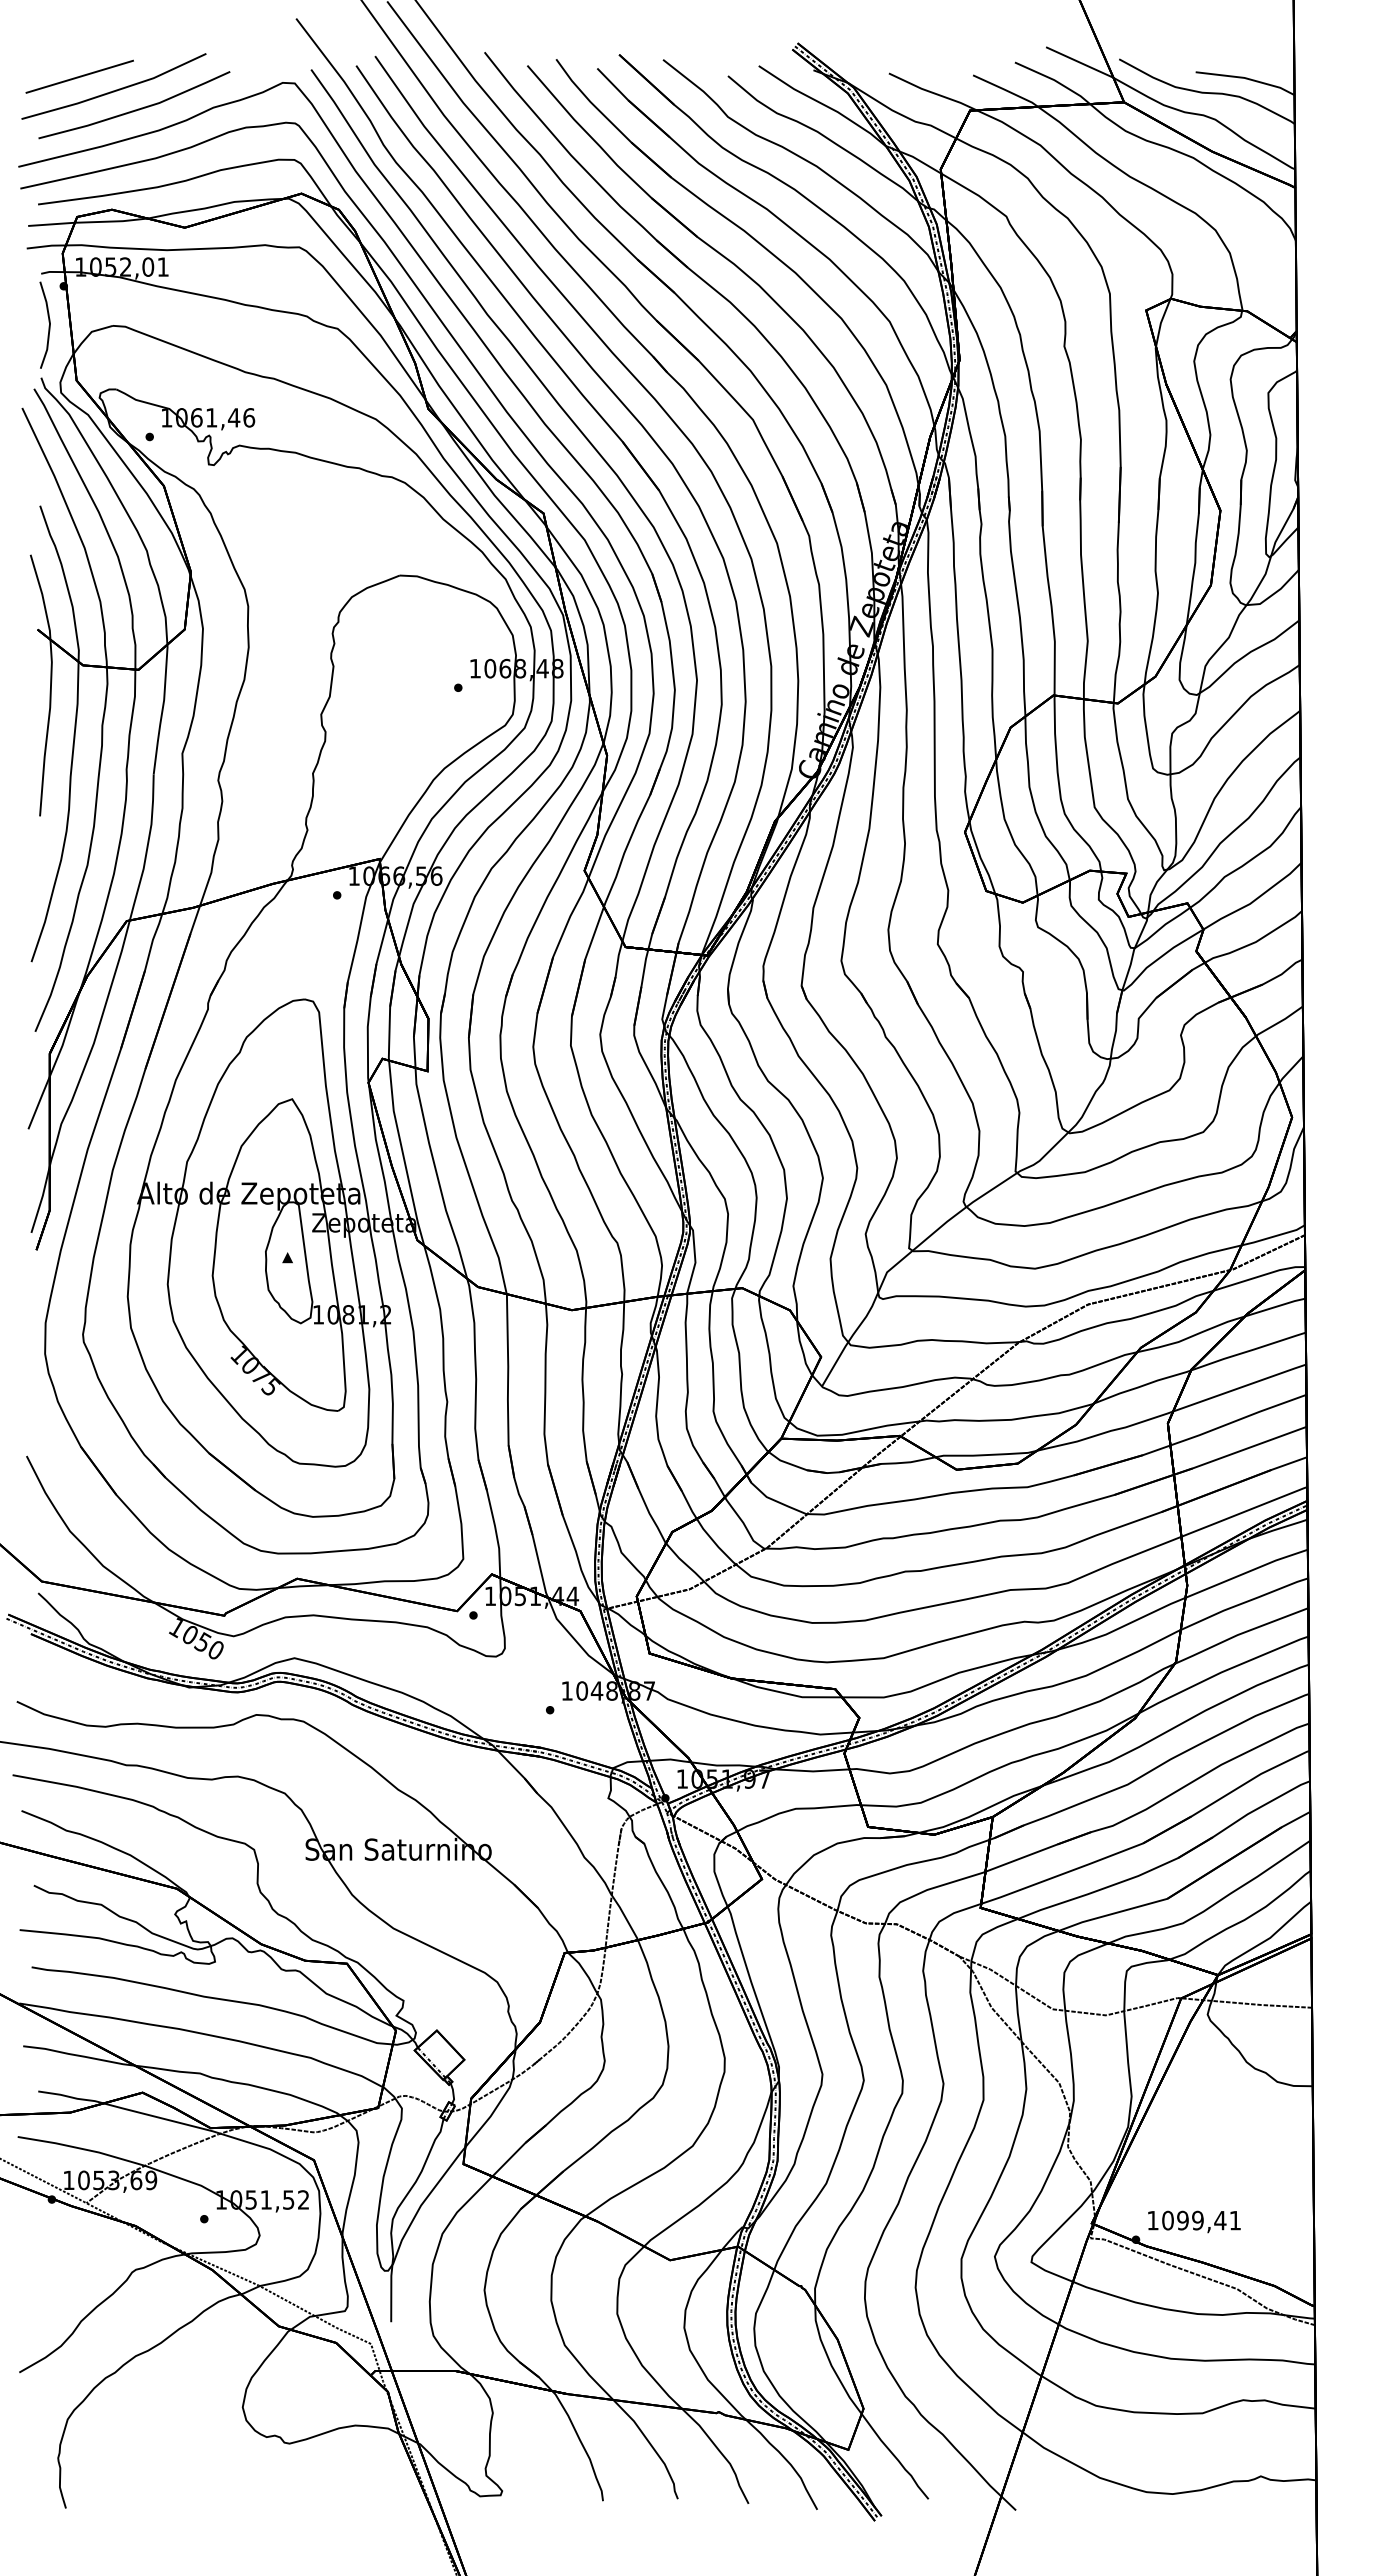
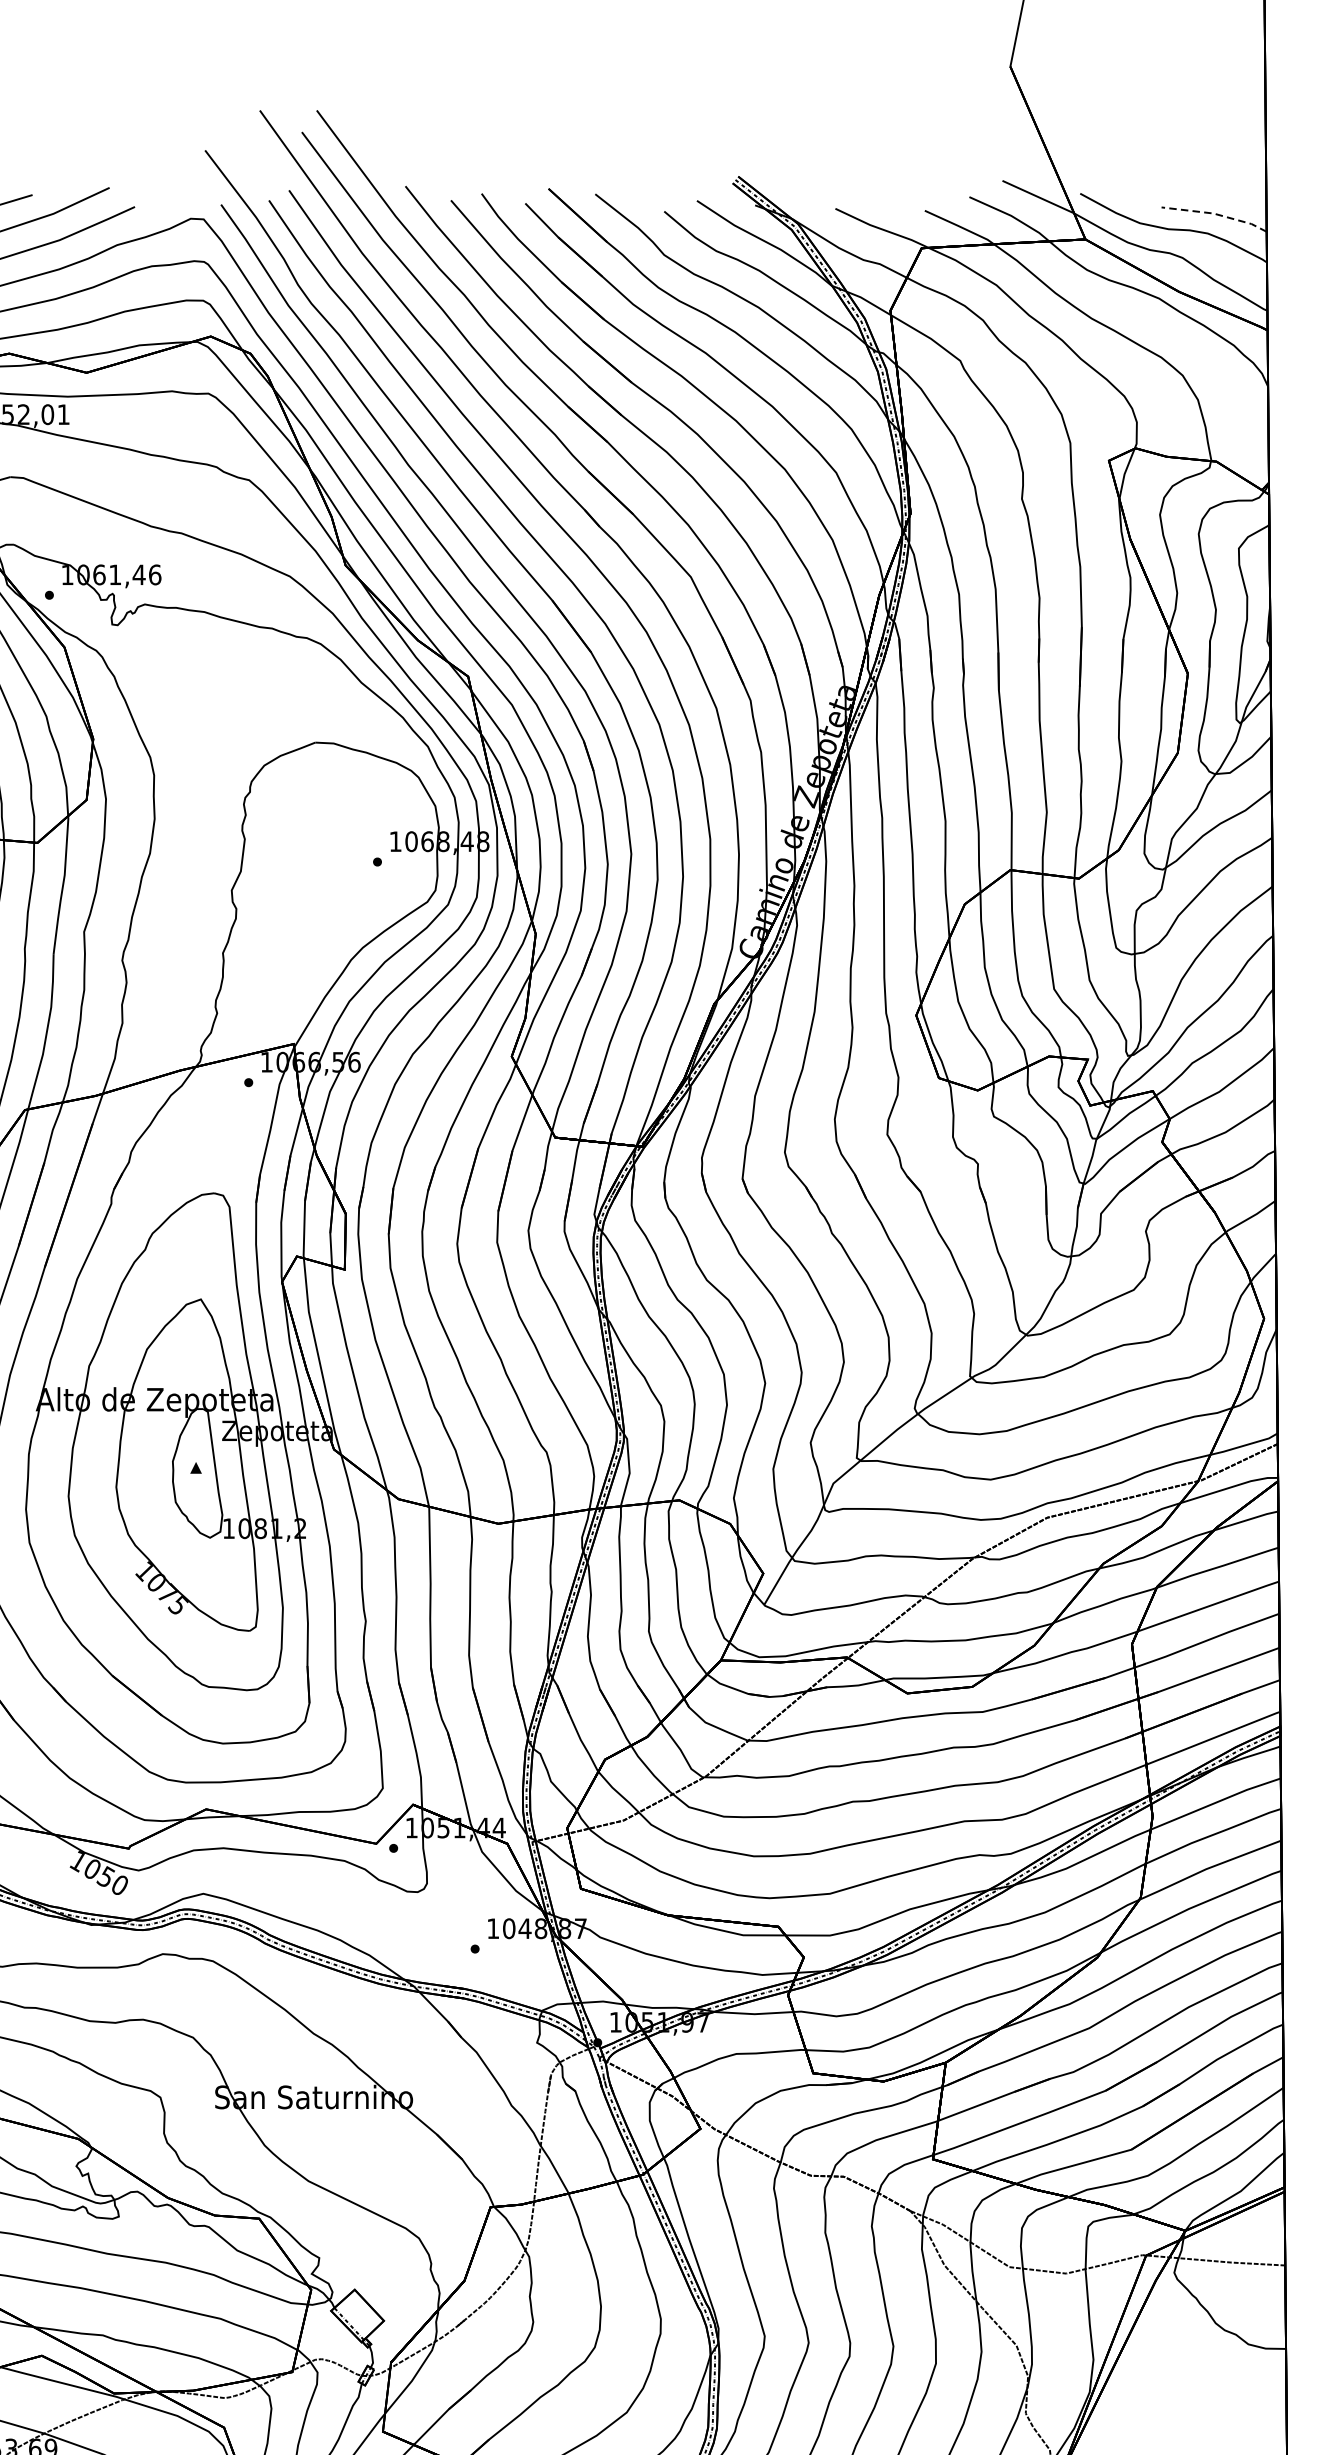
line: (1246, 78) -> (1215, 214), solid -> dashed

